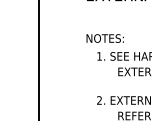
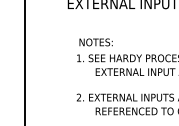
text: (104, 38) -> (95, 42), moved

